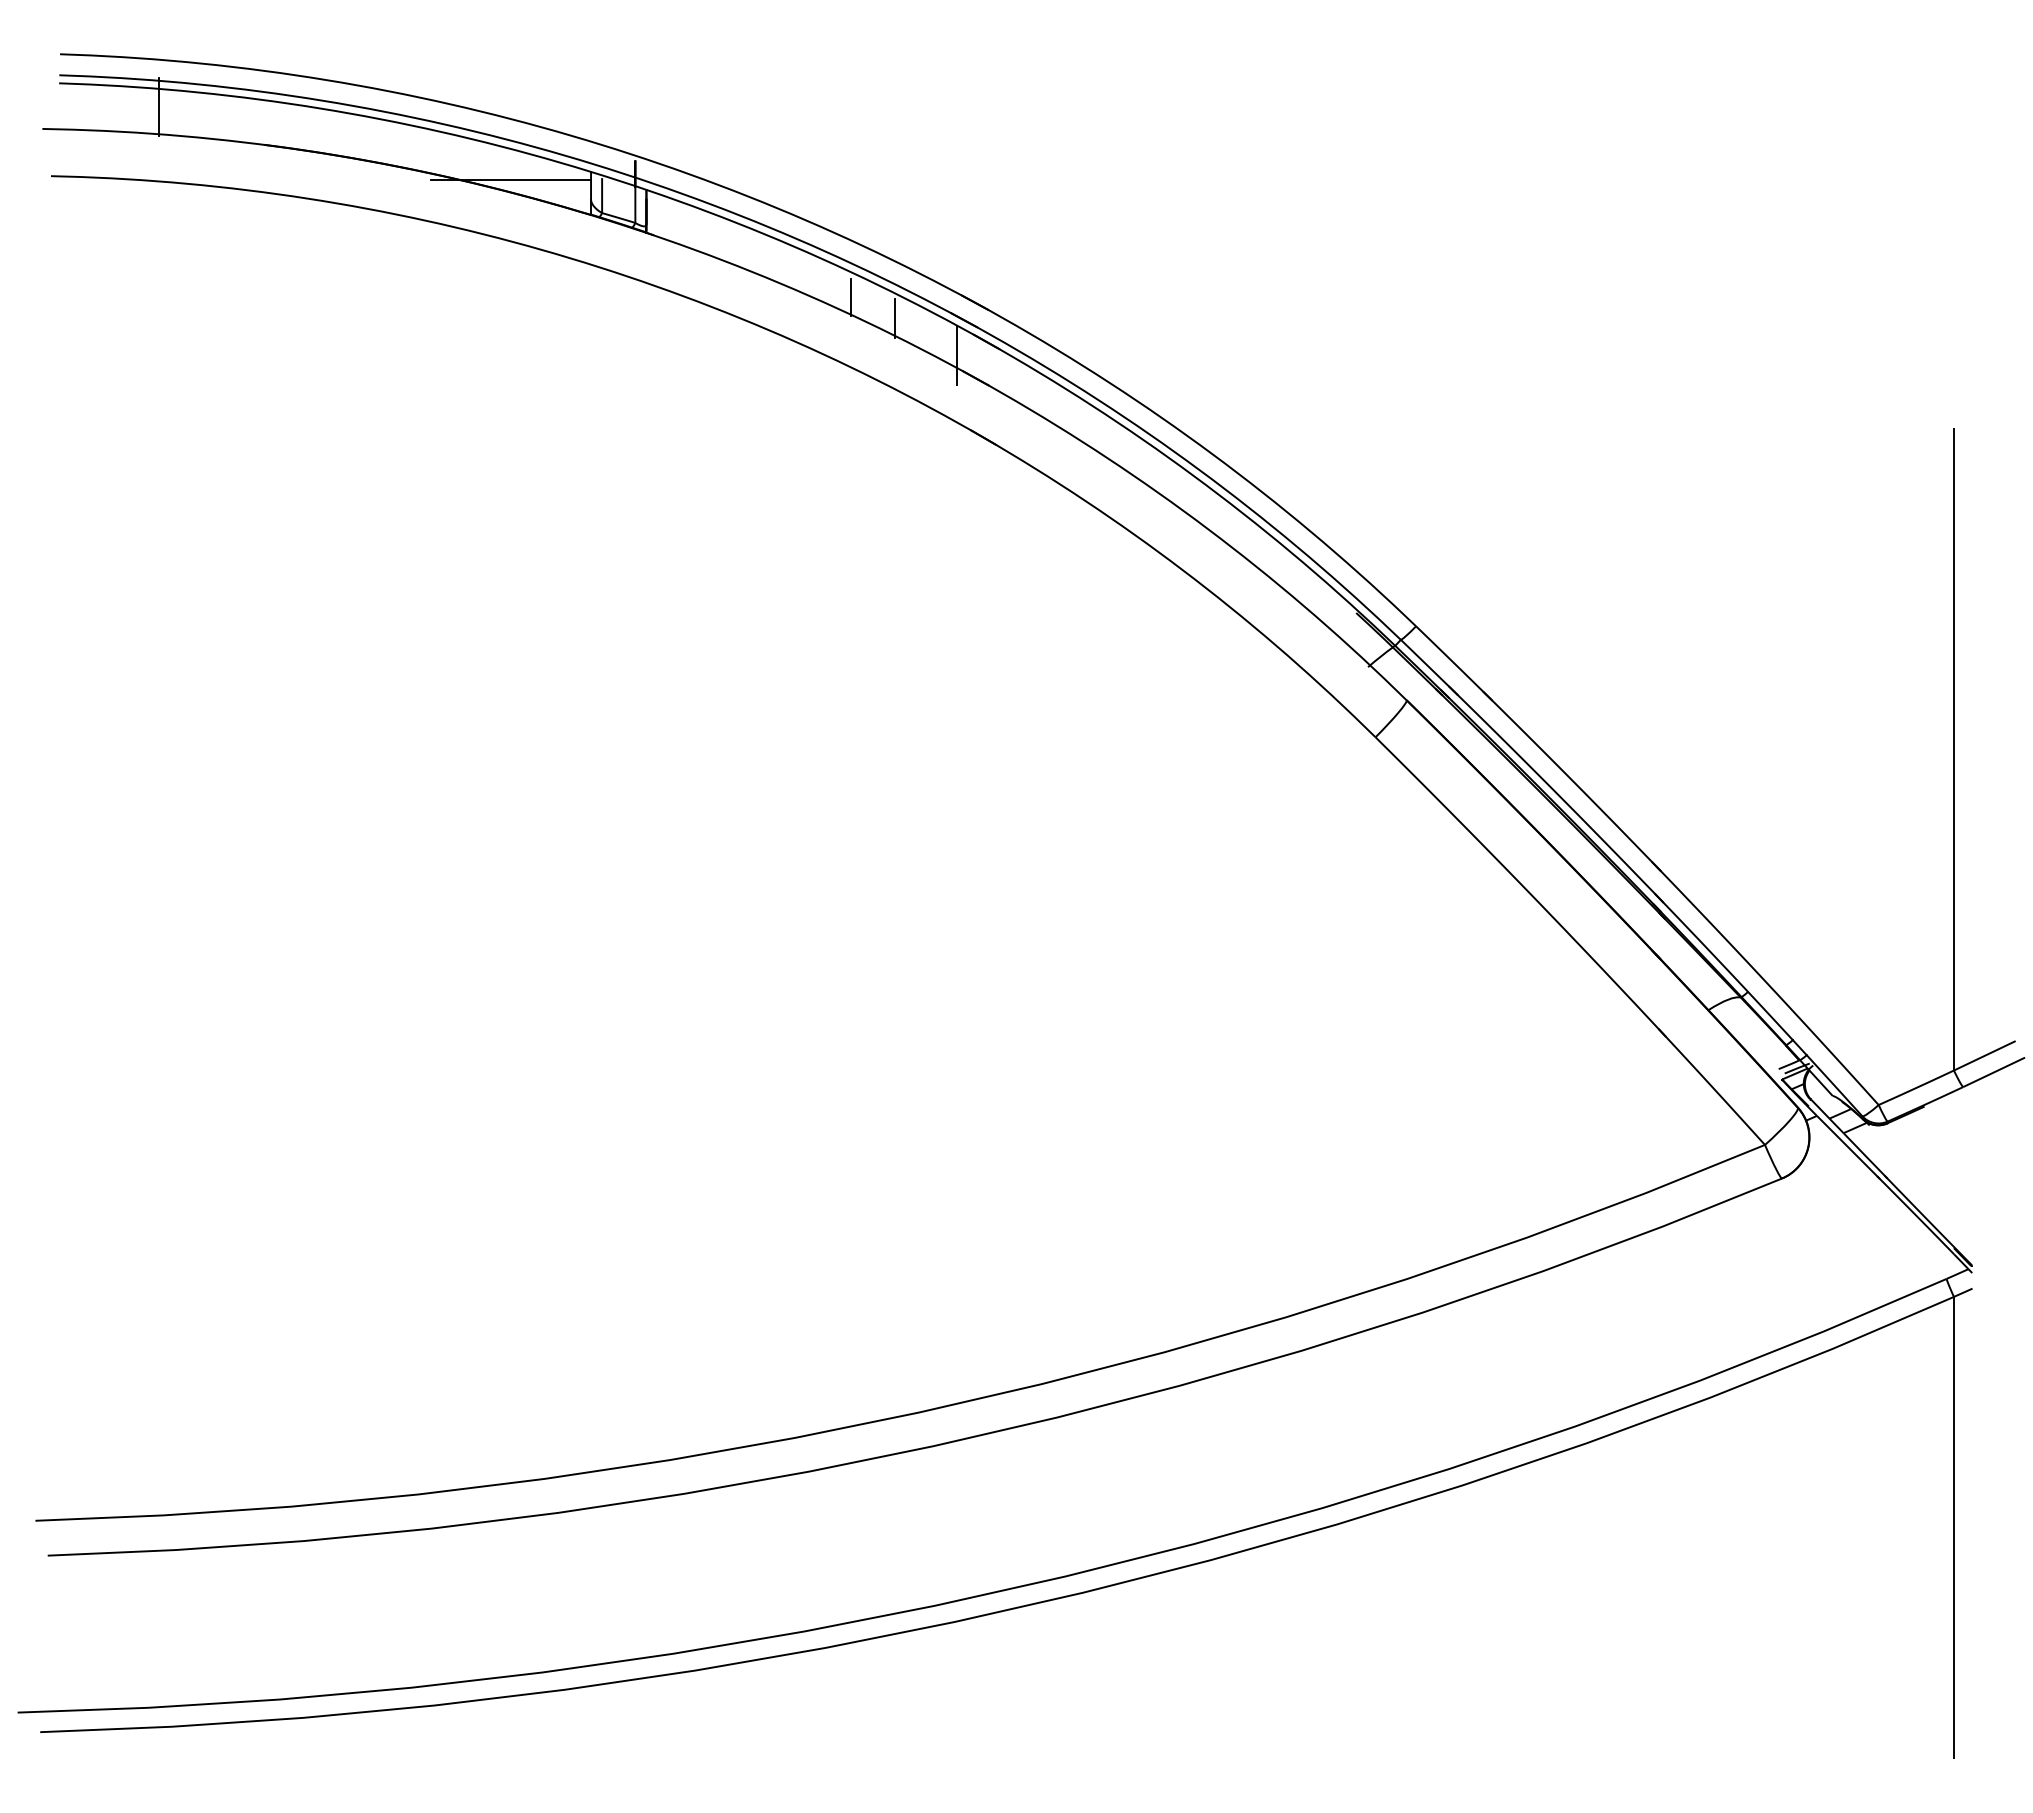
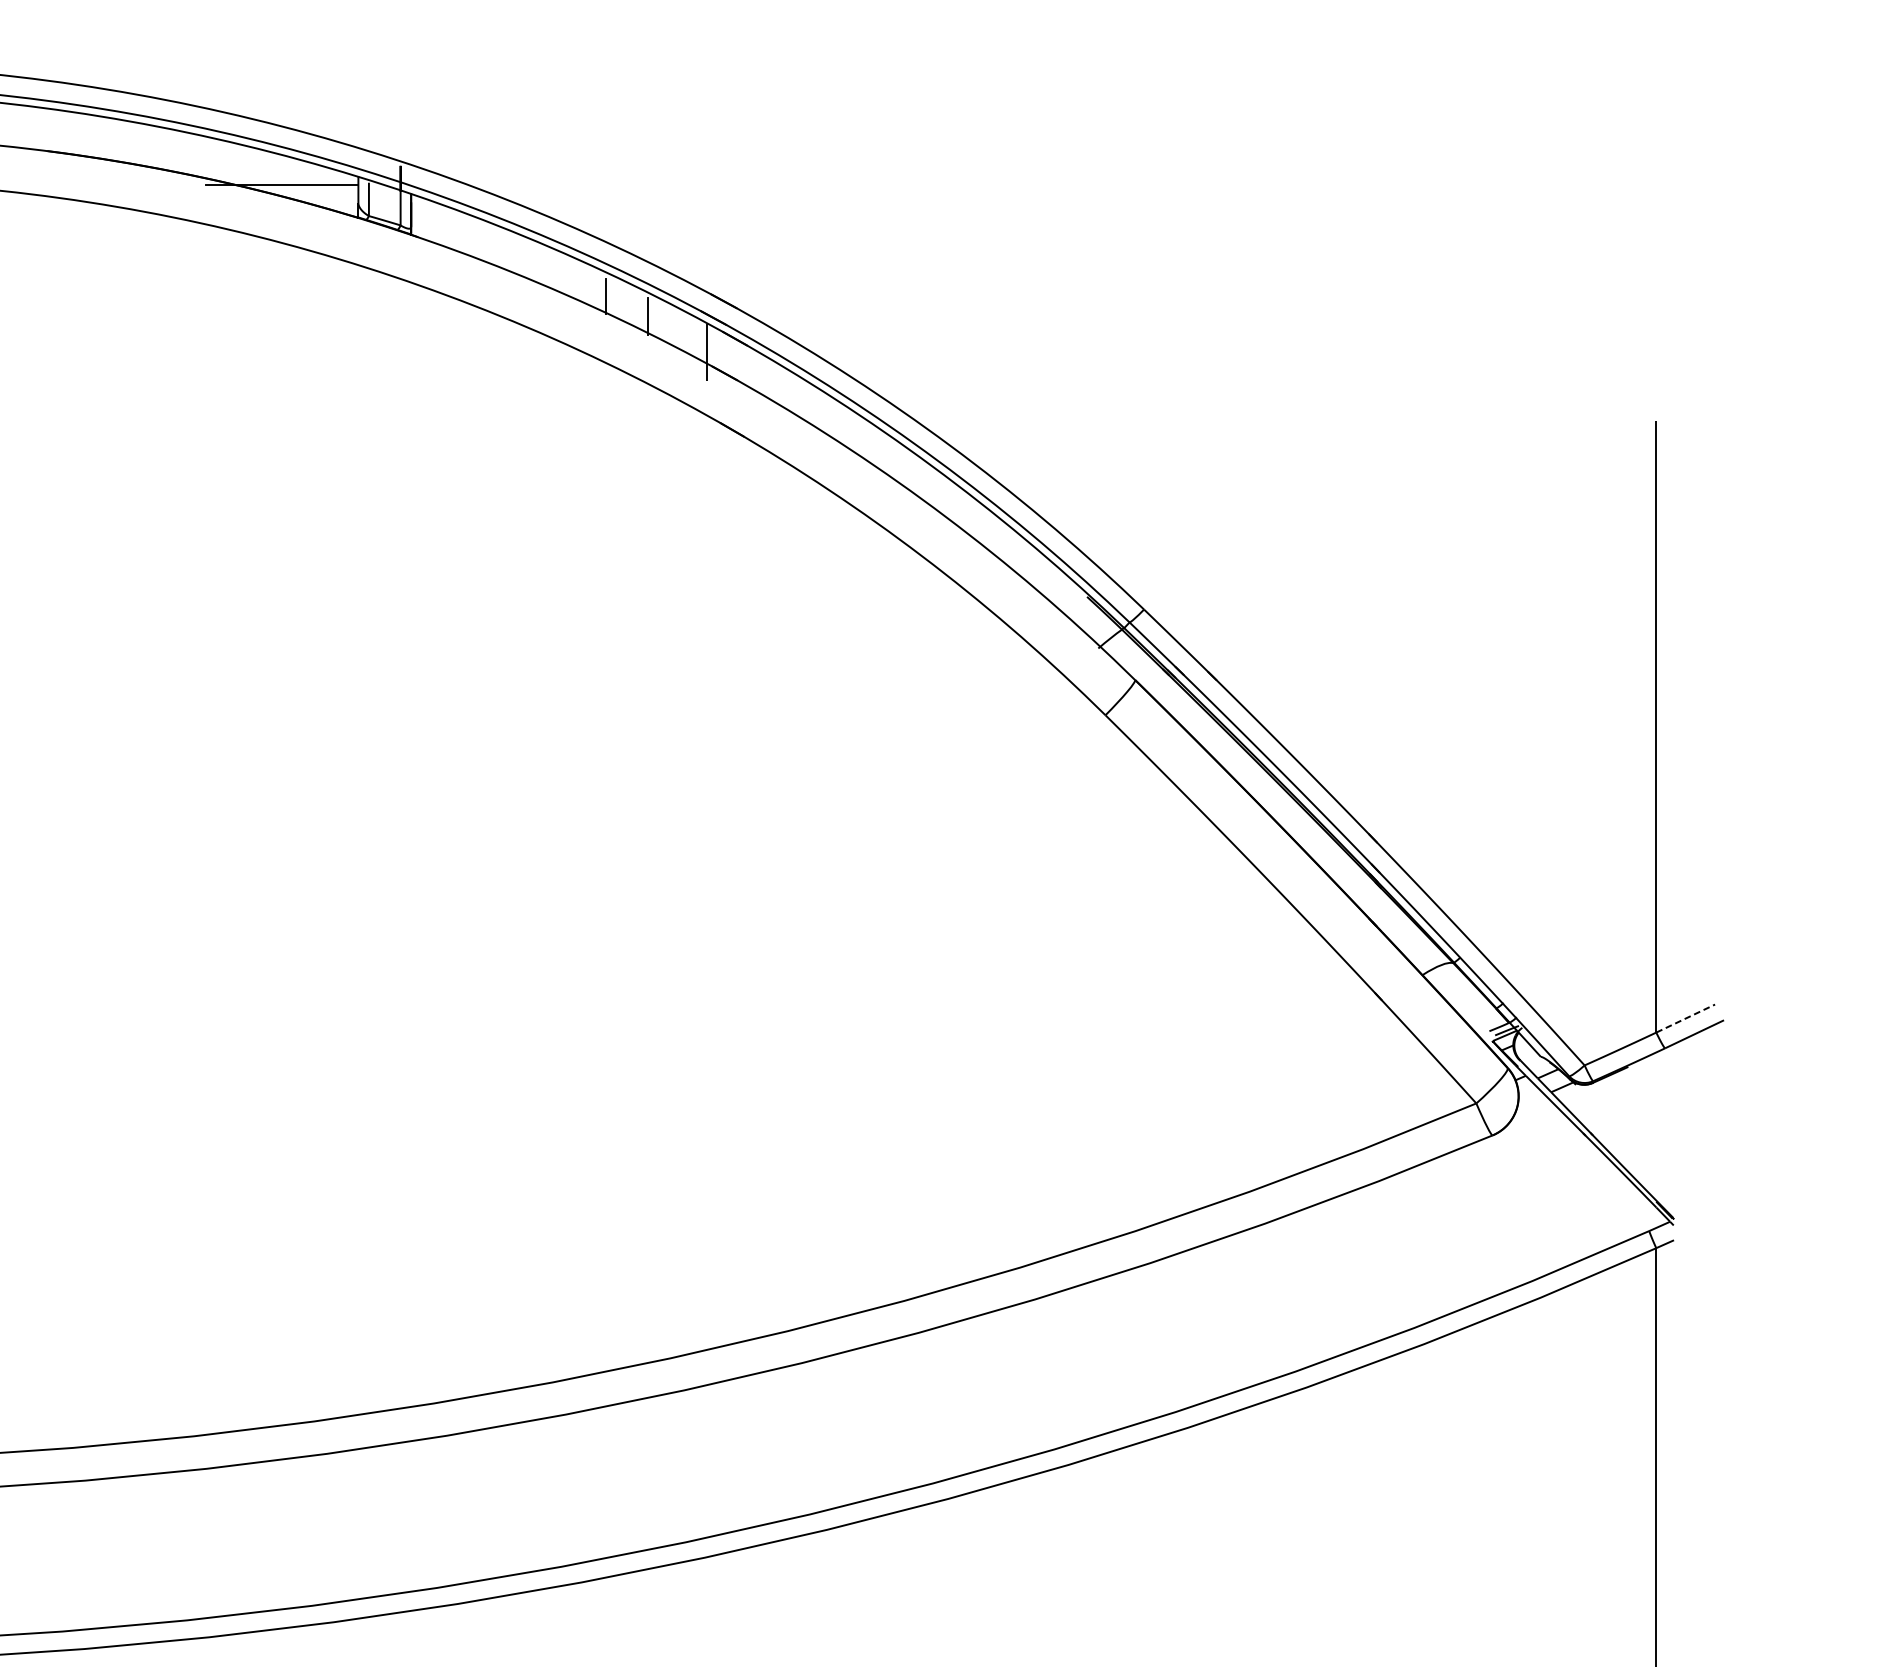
line: (1985, 1055) -> (1686, 1018), solid -> dashed

